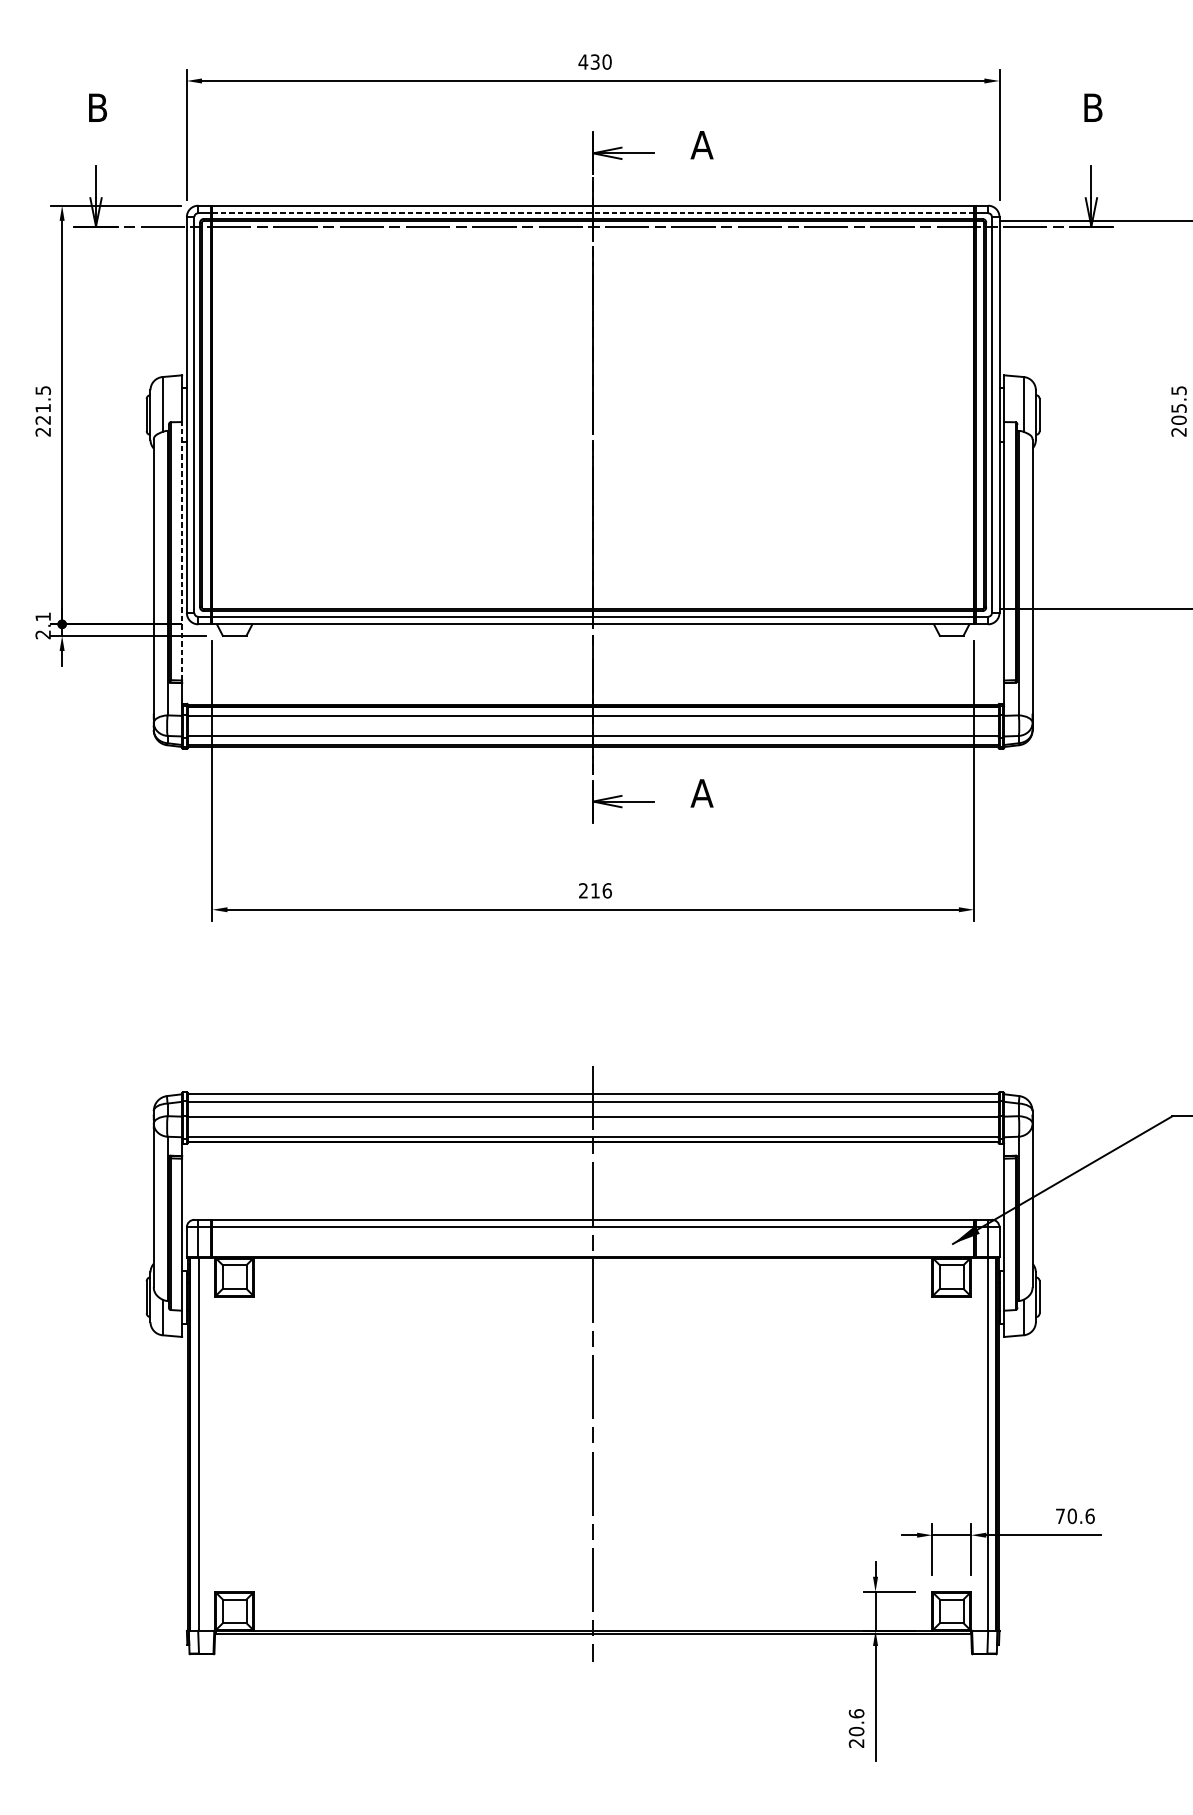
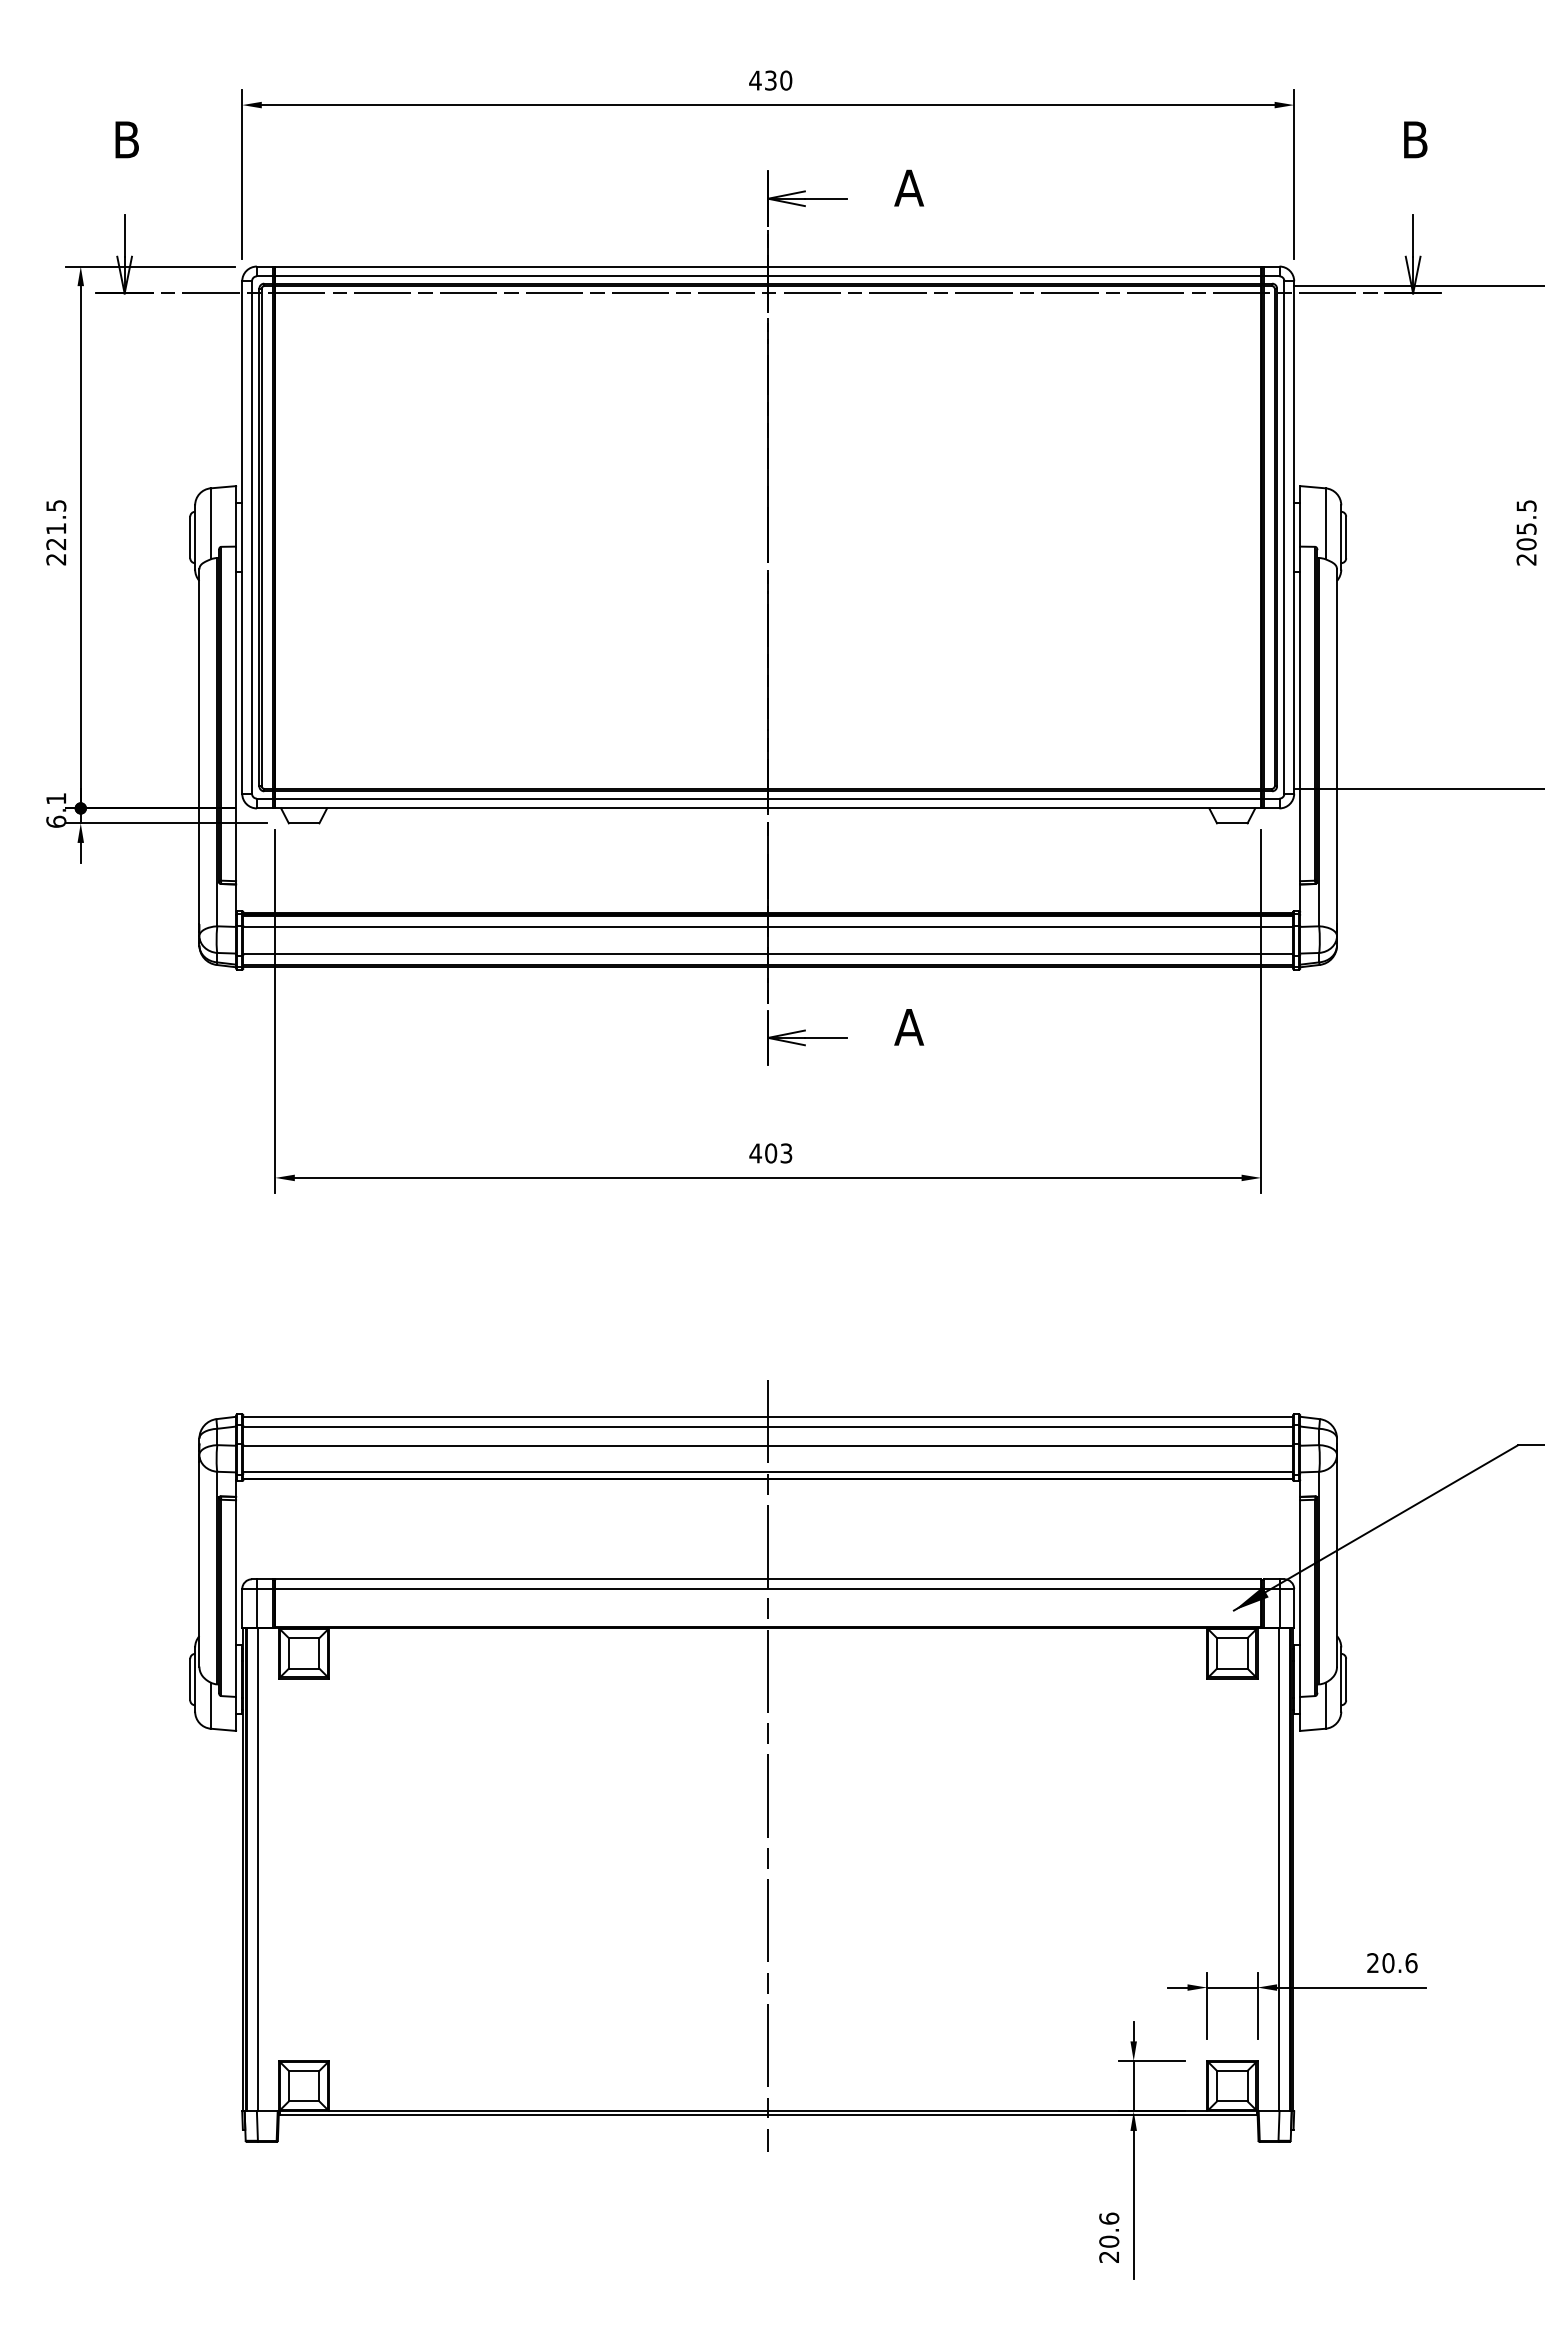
line: (593, 213) -> (768, 276), dashed -> solid
line: (182, 550) -> (236, 713), dashed -> solid
text: (43, 634) -> (56, 821), 2.1 -> 6.1
text: (594, 890) -> (770, 1153), 216 -> 403
text: (1060, 1515) -> (1372, 1962), 70.6 -> 20.6

